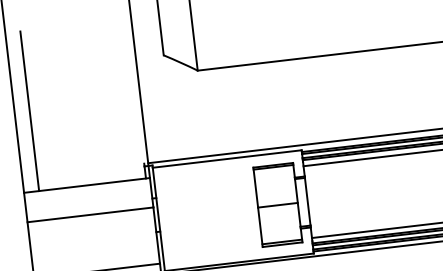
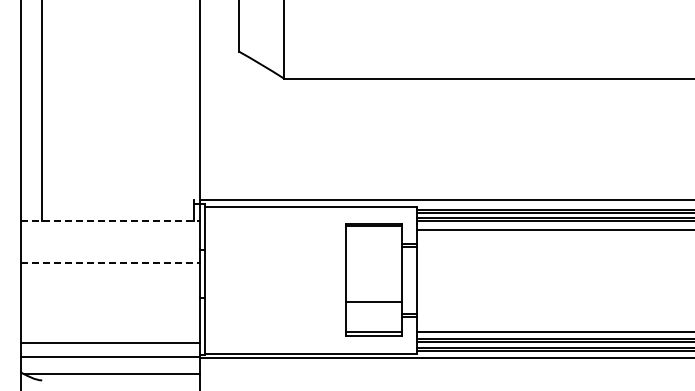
line: (87, 185) -> (110, 221), solid -> dashed
line: (278, 205) -> (374, 302), moved
line: (90, 214) -> (110, 262), solid -> dashed

